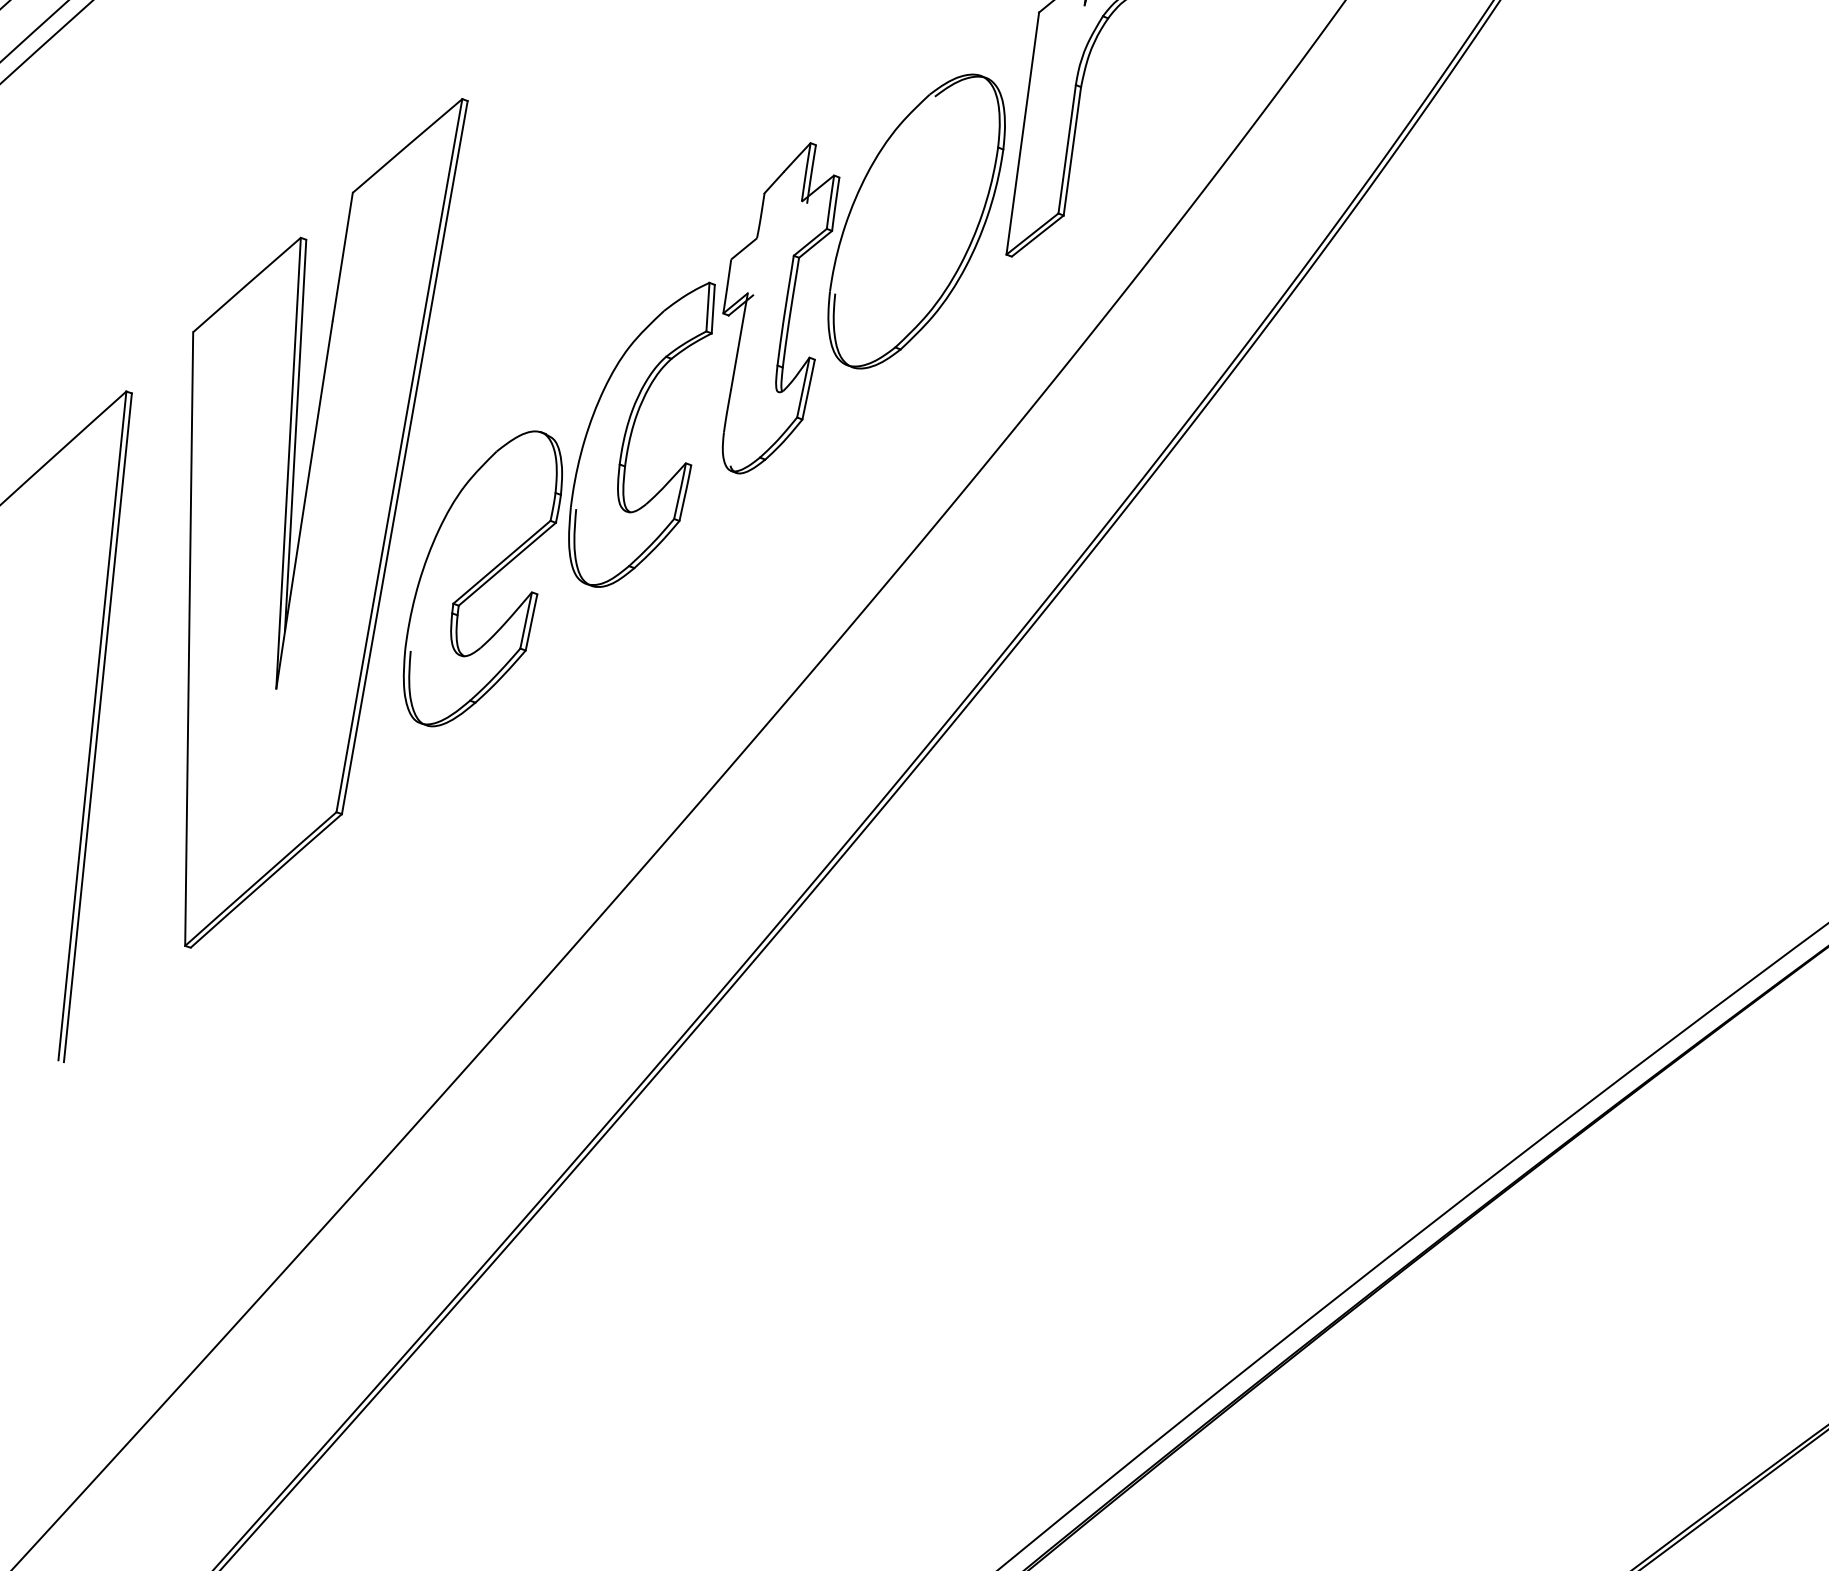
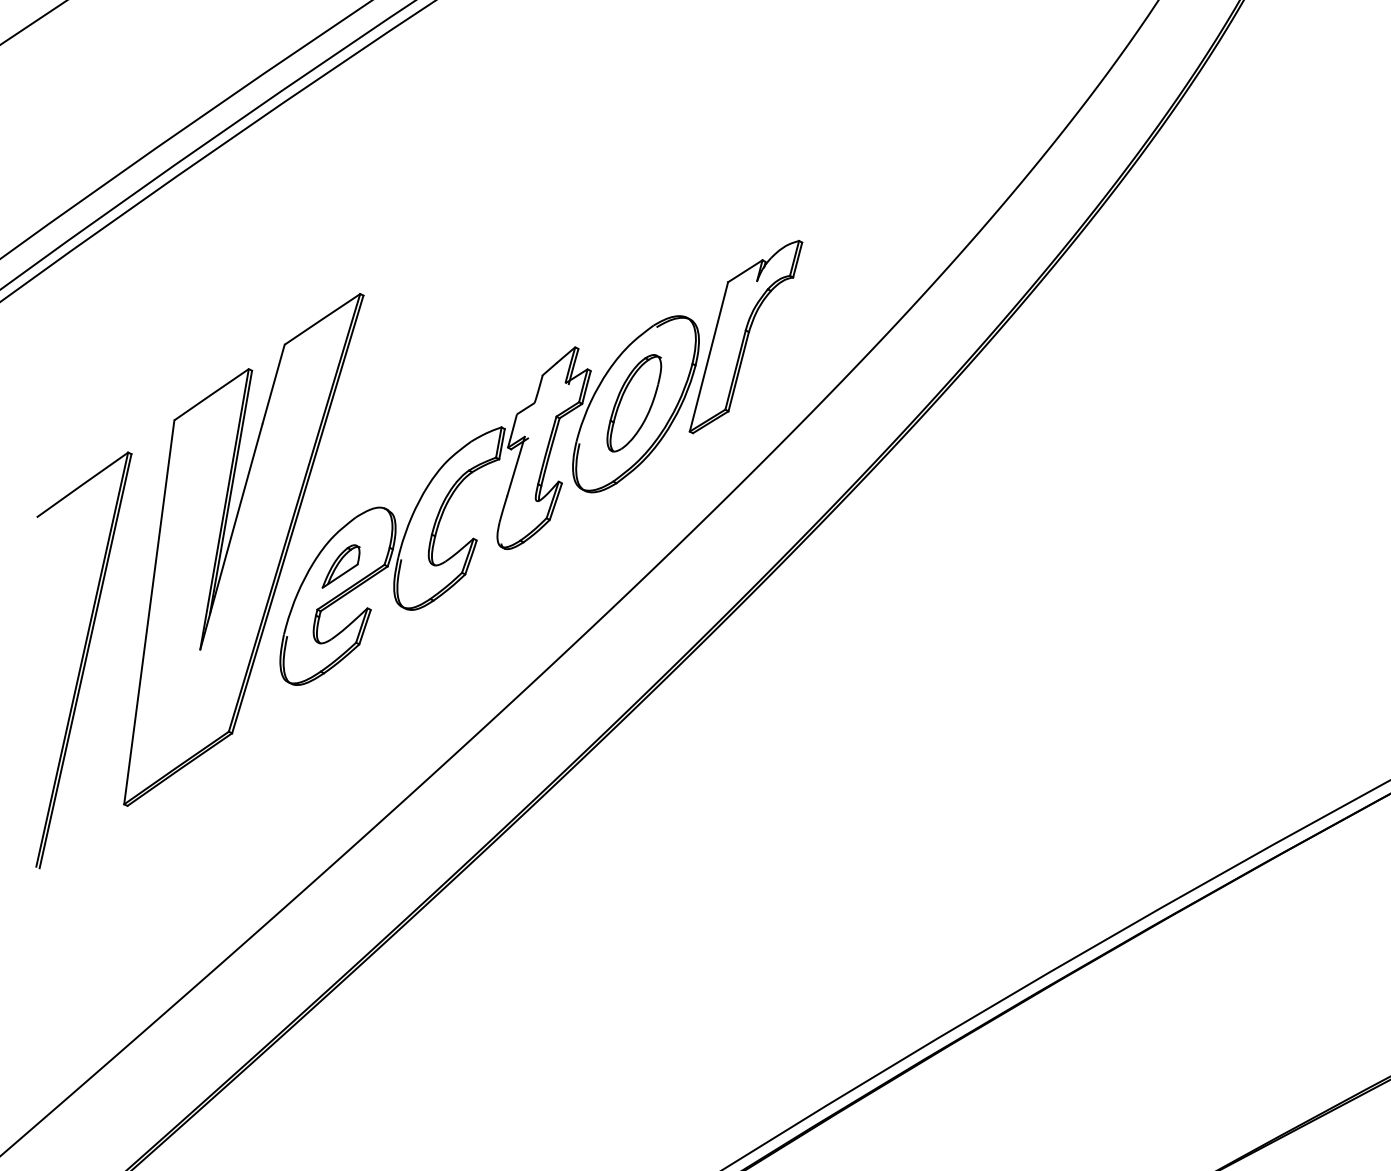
part: (914, 220) -> (634, 403), added
part: (481, 531) -> (340, 566), added

